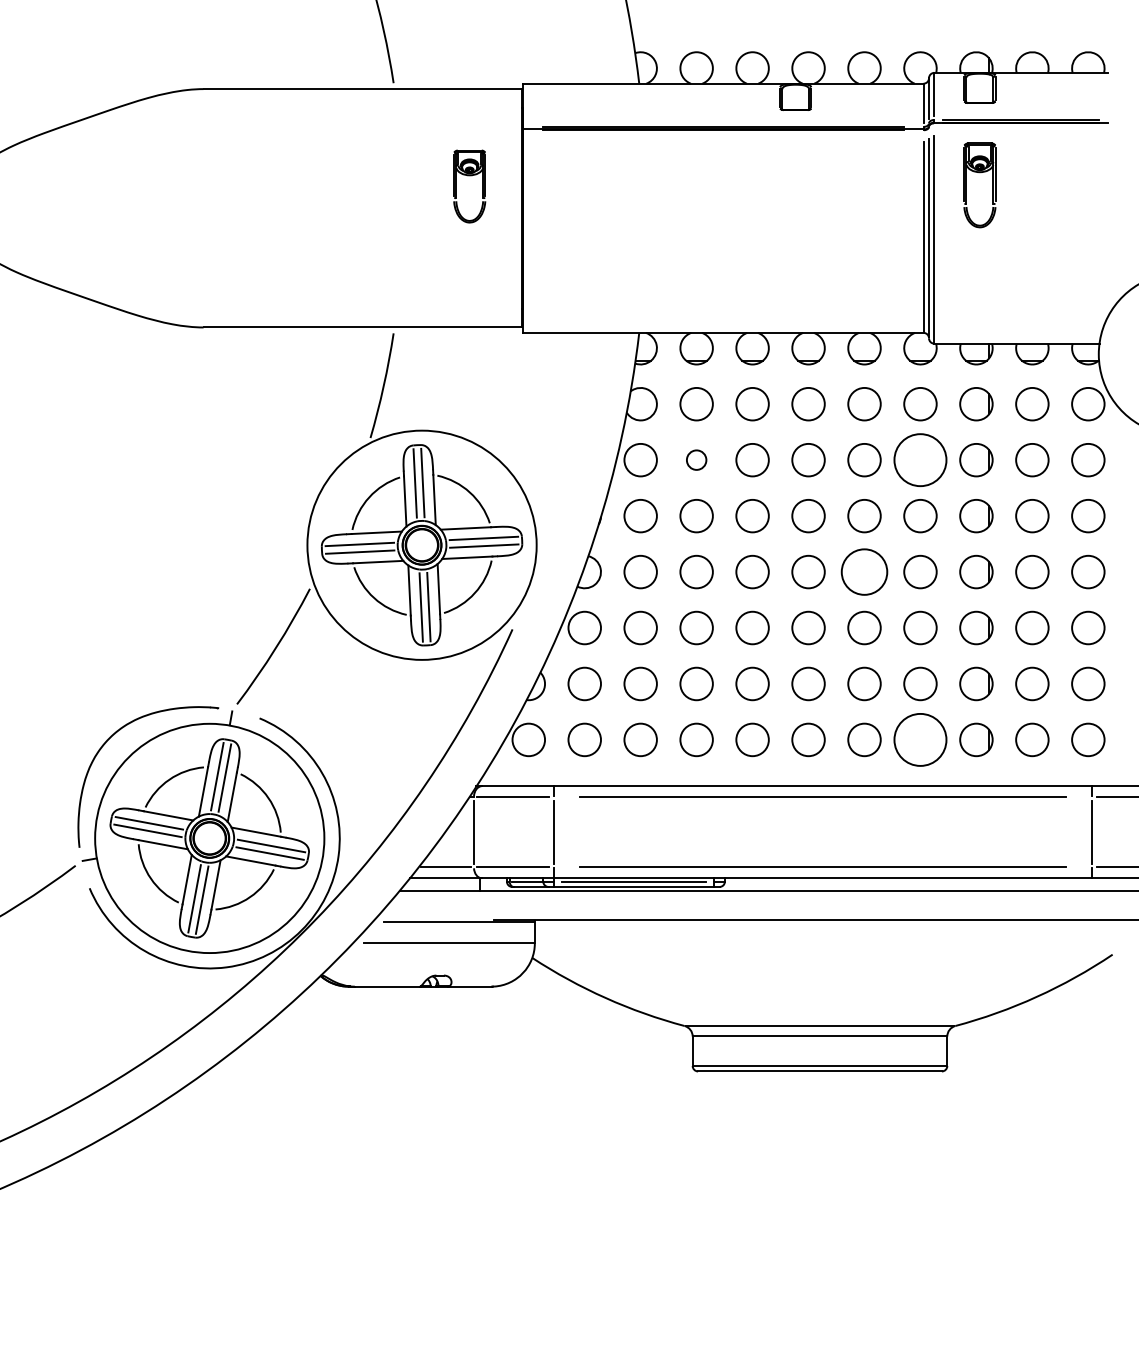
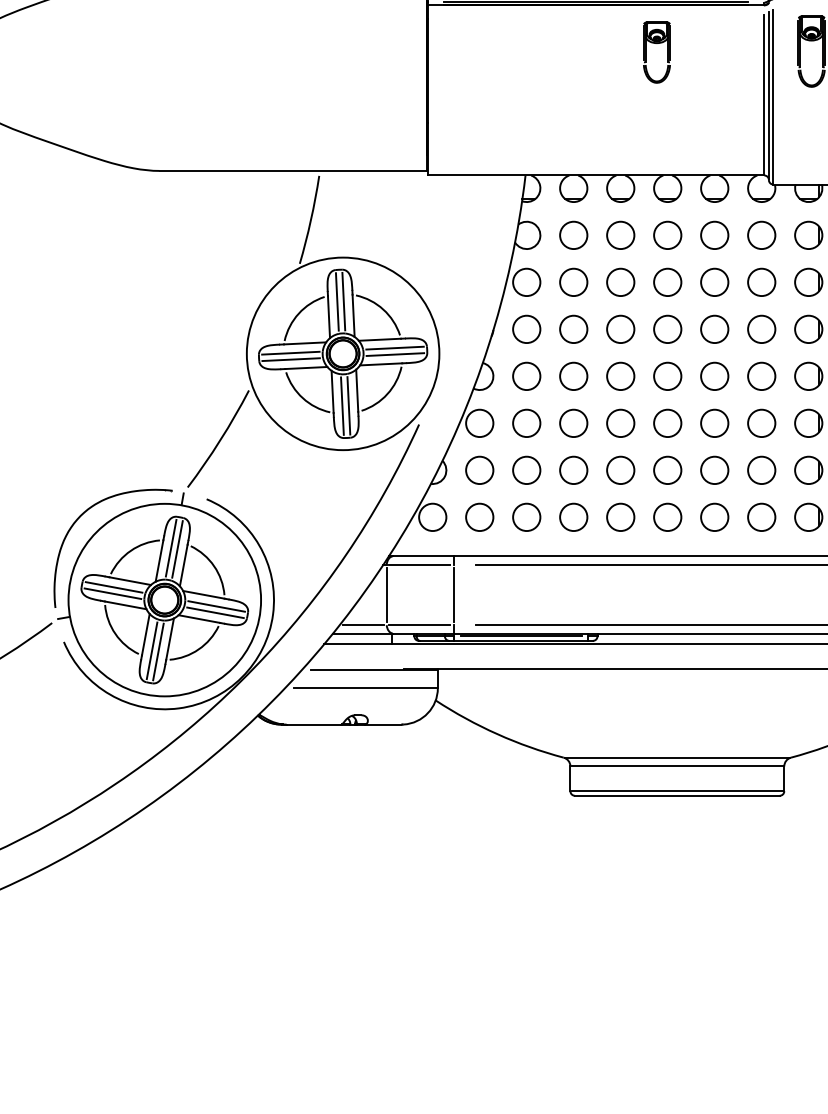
part: (469, 176) -> (656, 44), moved
circle: (696, 459) -> (573, 281), size x1.67
circle: (920, 459) -> (761, 281), size x0.62
circle: (864, 571) -> (714, 375), size x0.71
circle: (920, 739) -> (761, 517), size x0.62

